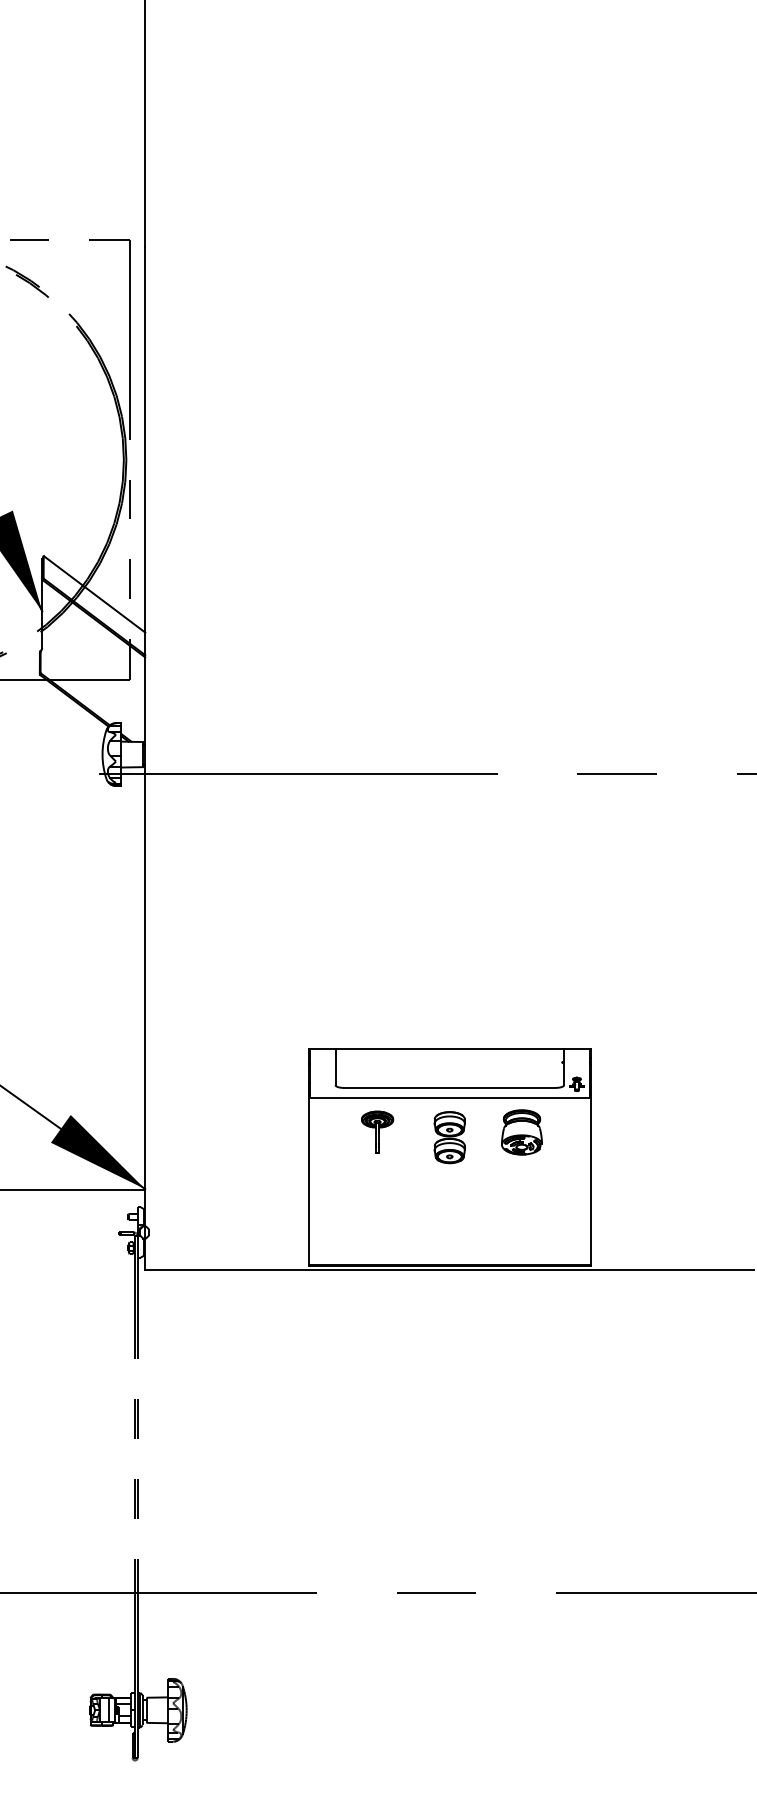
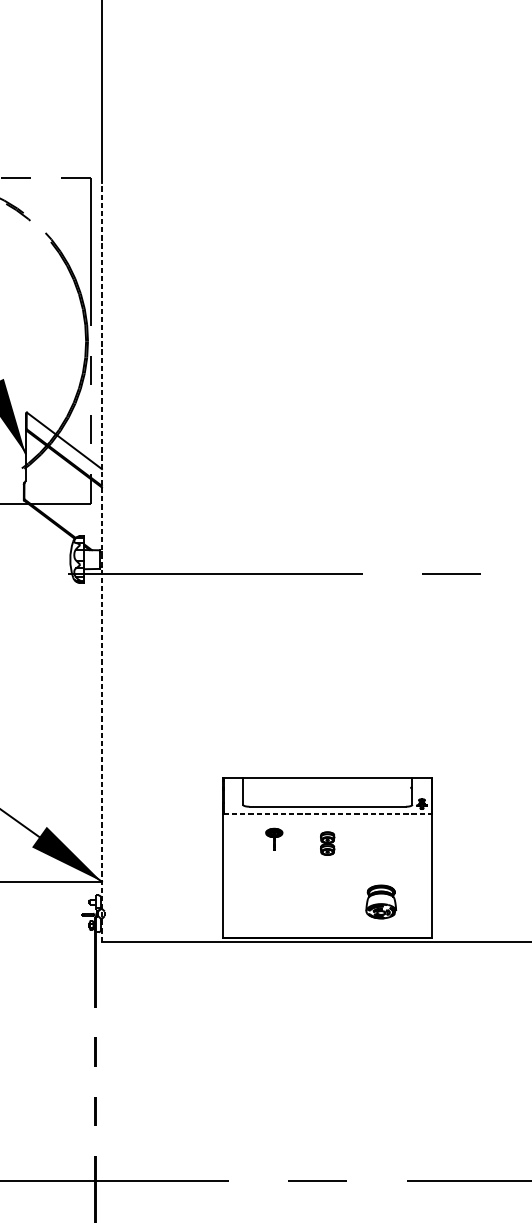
line: (145, 758) -> (102, 562), solid -> dashed
line: (450, 1097) -> (328, 813), solid -> dashed
part: (377, 1131) -> (274, 839), size x0.7
part: (521, 1132) -> (380, 902), moved
part: (449, 1137) -> (327, 843), size x0.6

